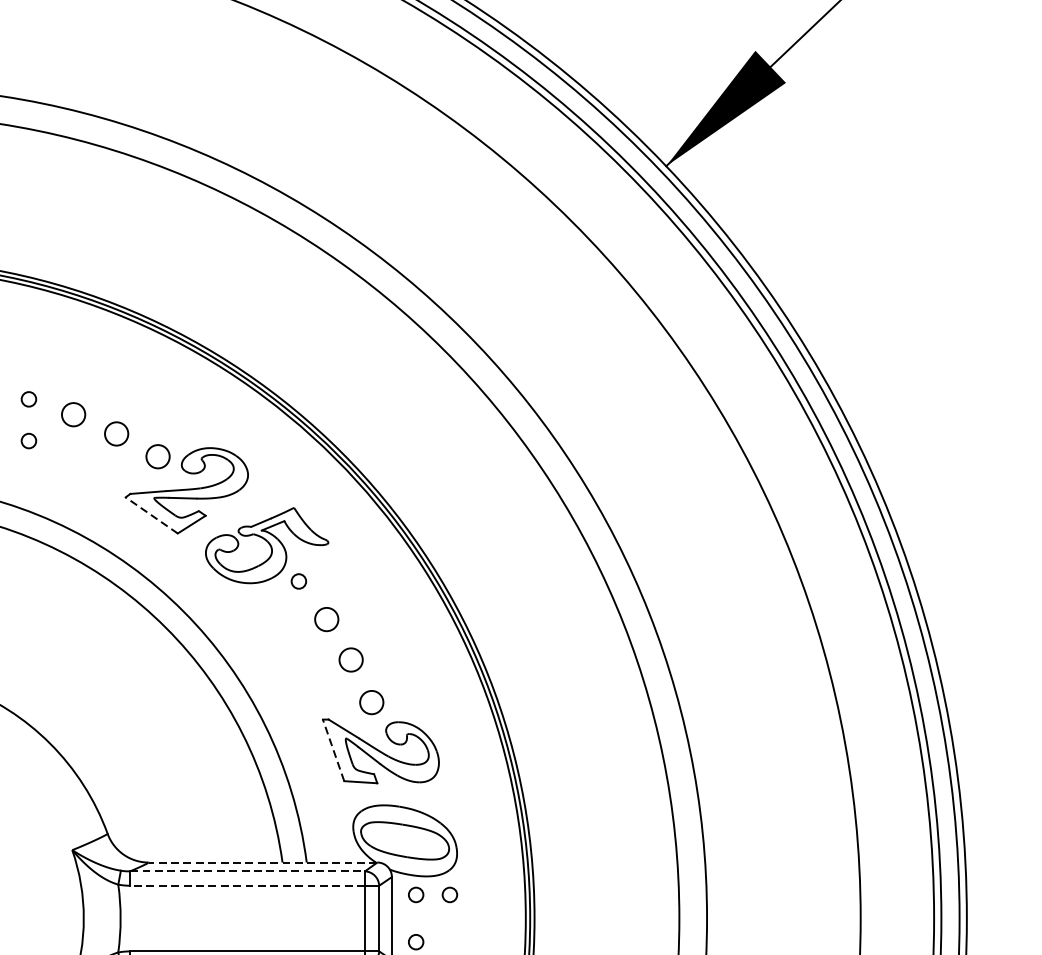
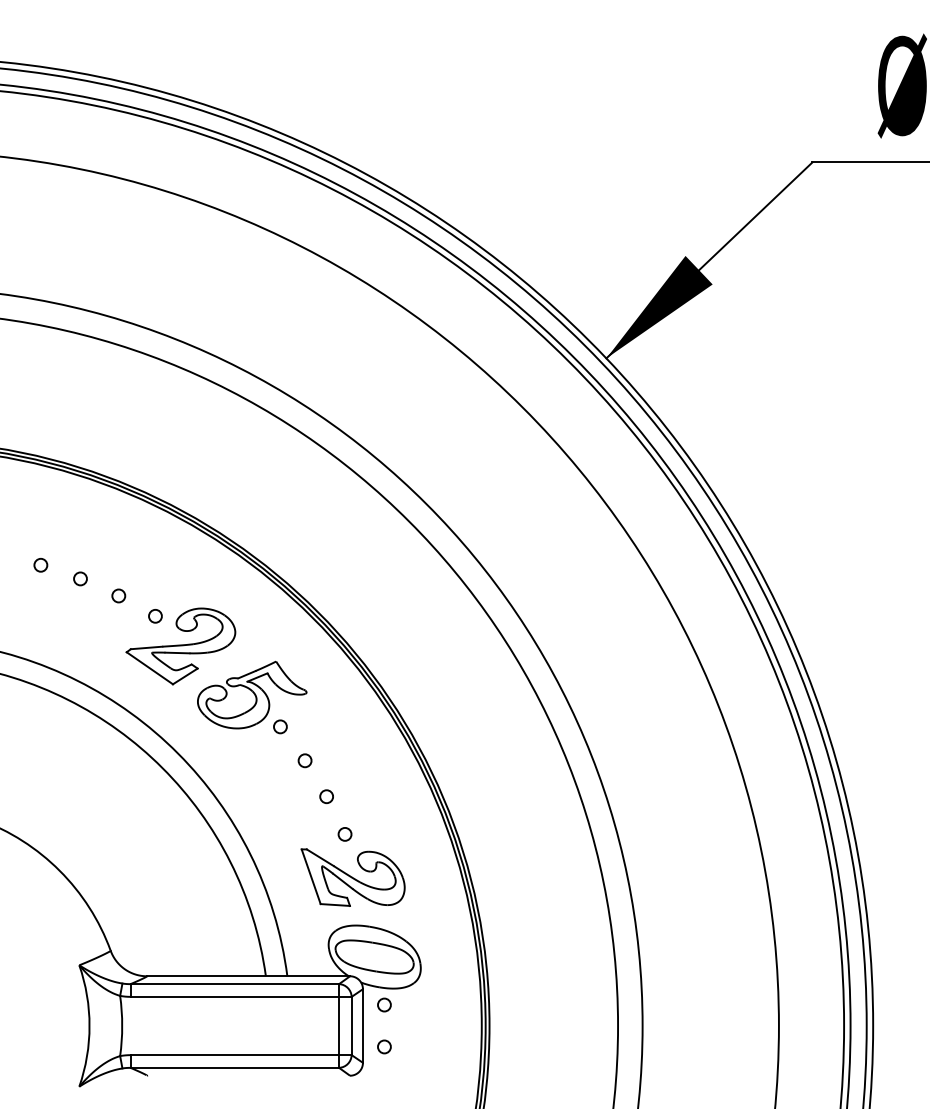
circle: (73, 414) -> (80, 578), size x0.62
circle: (116, 433) -> (118, 595), size x0.62
circle: (28, 441) -> (40, 602), removed
circle: (158, 457) -> (155, 616), size x0.62
line: (151, 514) -> (149, 667), dashed -> solid
circle: (326, 619) -> (304, 760), size x0.62
circle: (350, 659) -> (326, 796), size x0.62
circle: (371, 702) -> (344, 834), size x0.62
line: (333, 750) -> (311, 876), dashed -> solid
line: (261, 862) -> (247, 976), dashed -> solid
line: (248, 871) -> (235, 984), dashed -> solid
line: (247, 885) -> (234, 996), dashed -> solid
circle: (449, 894) -> (414, 1004), removed

